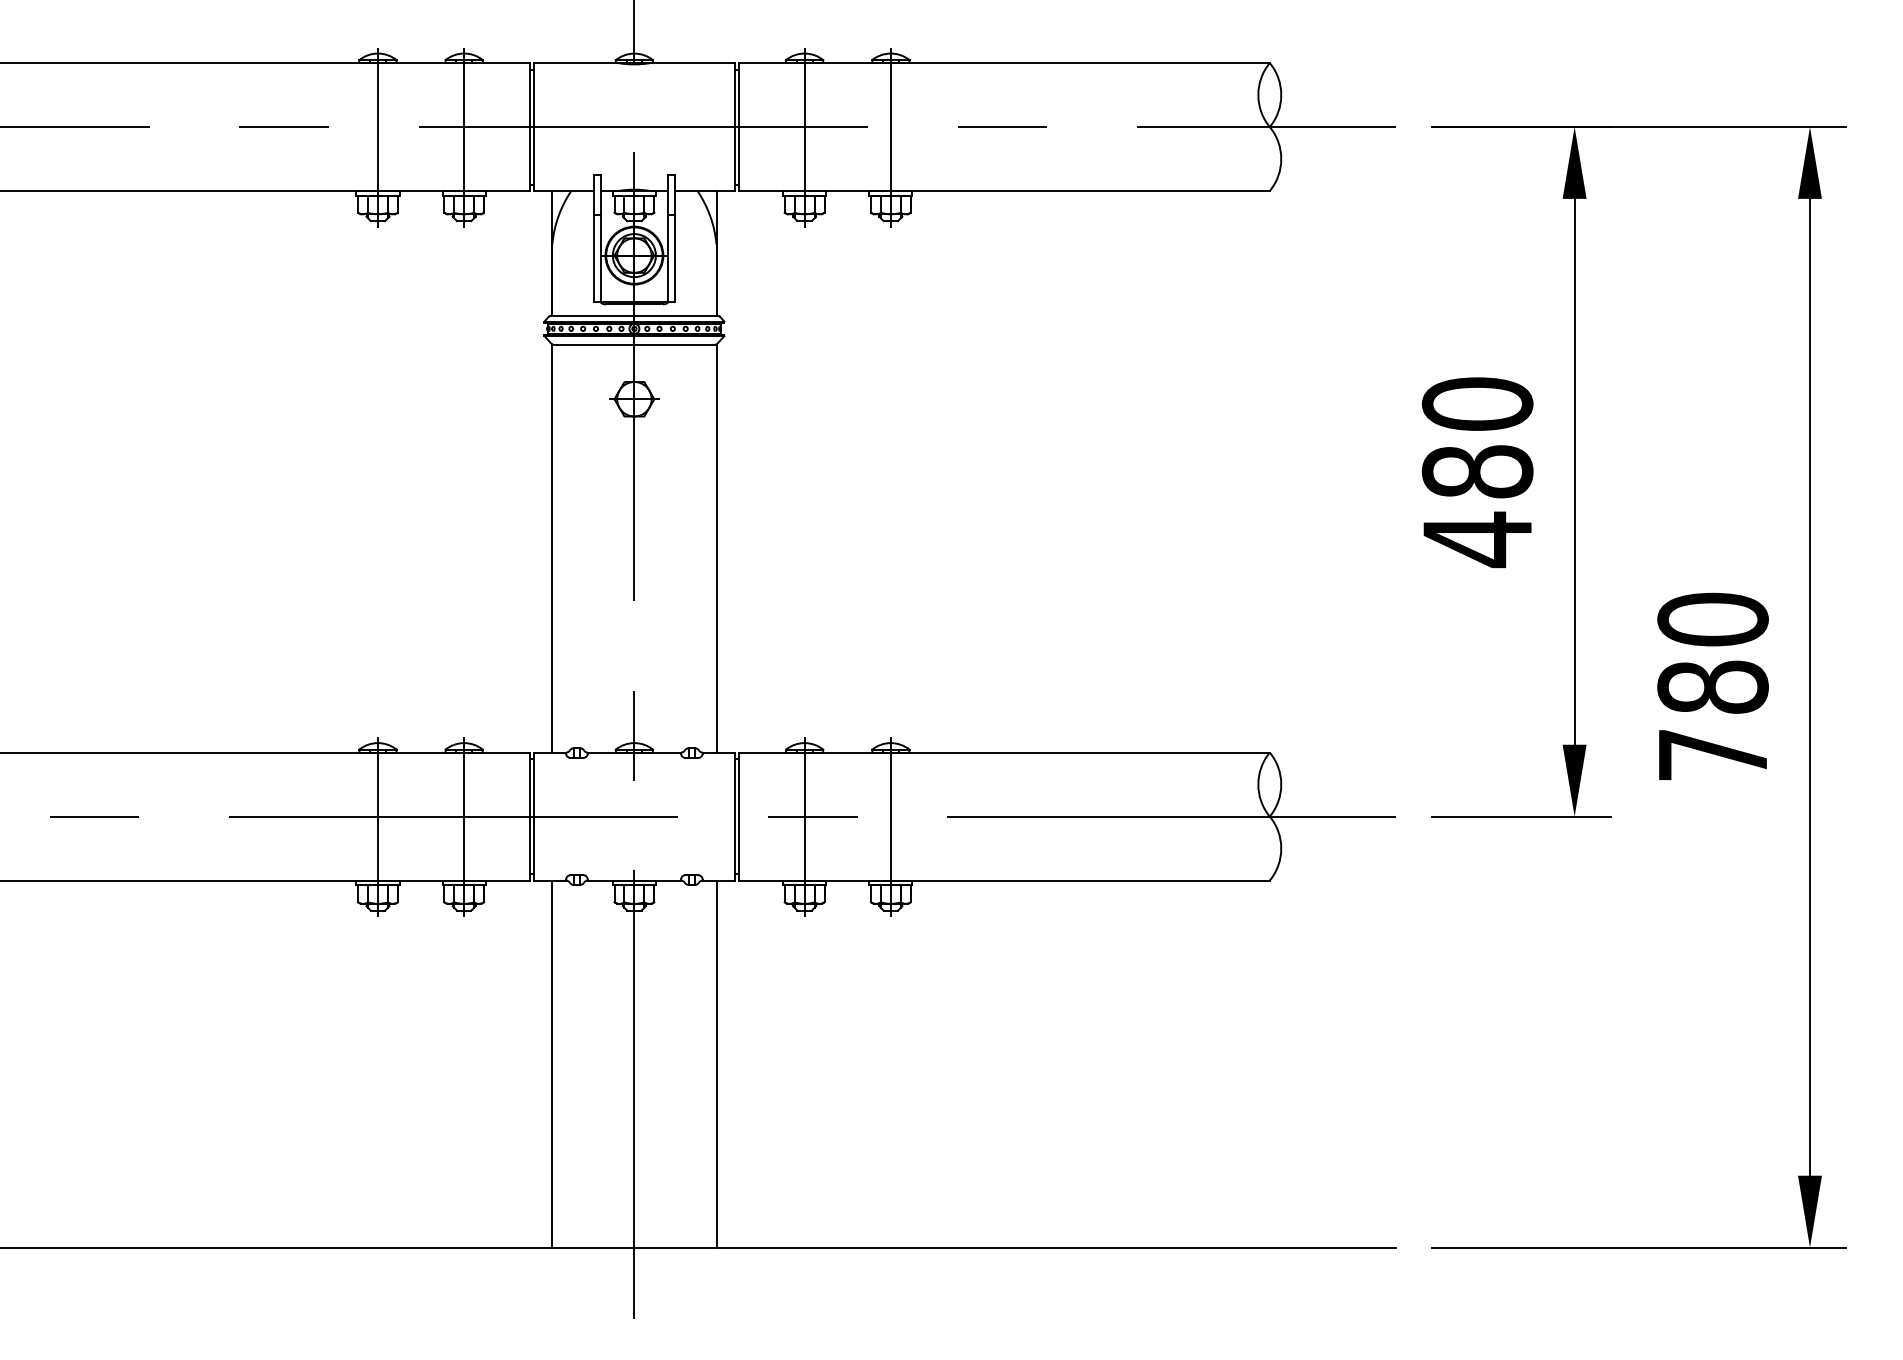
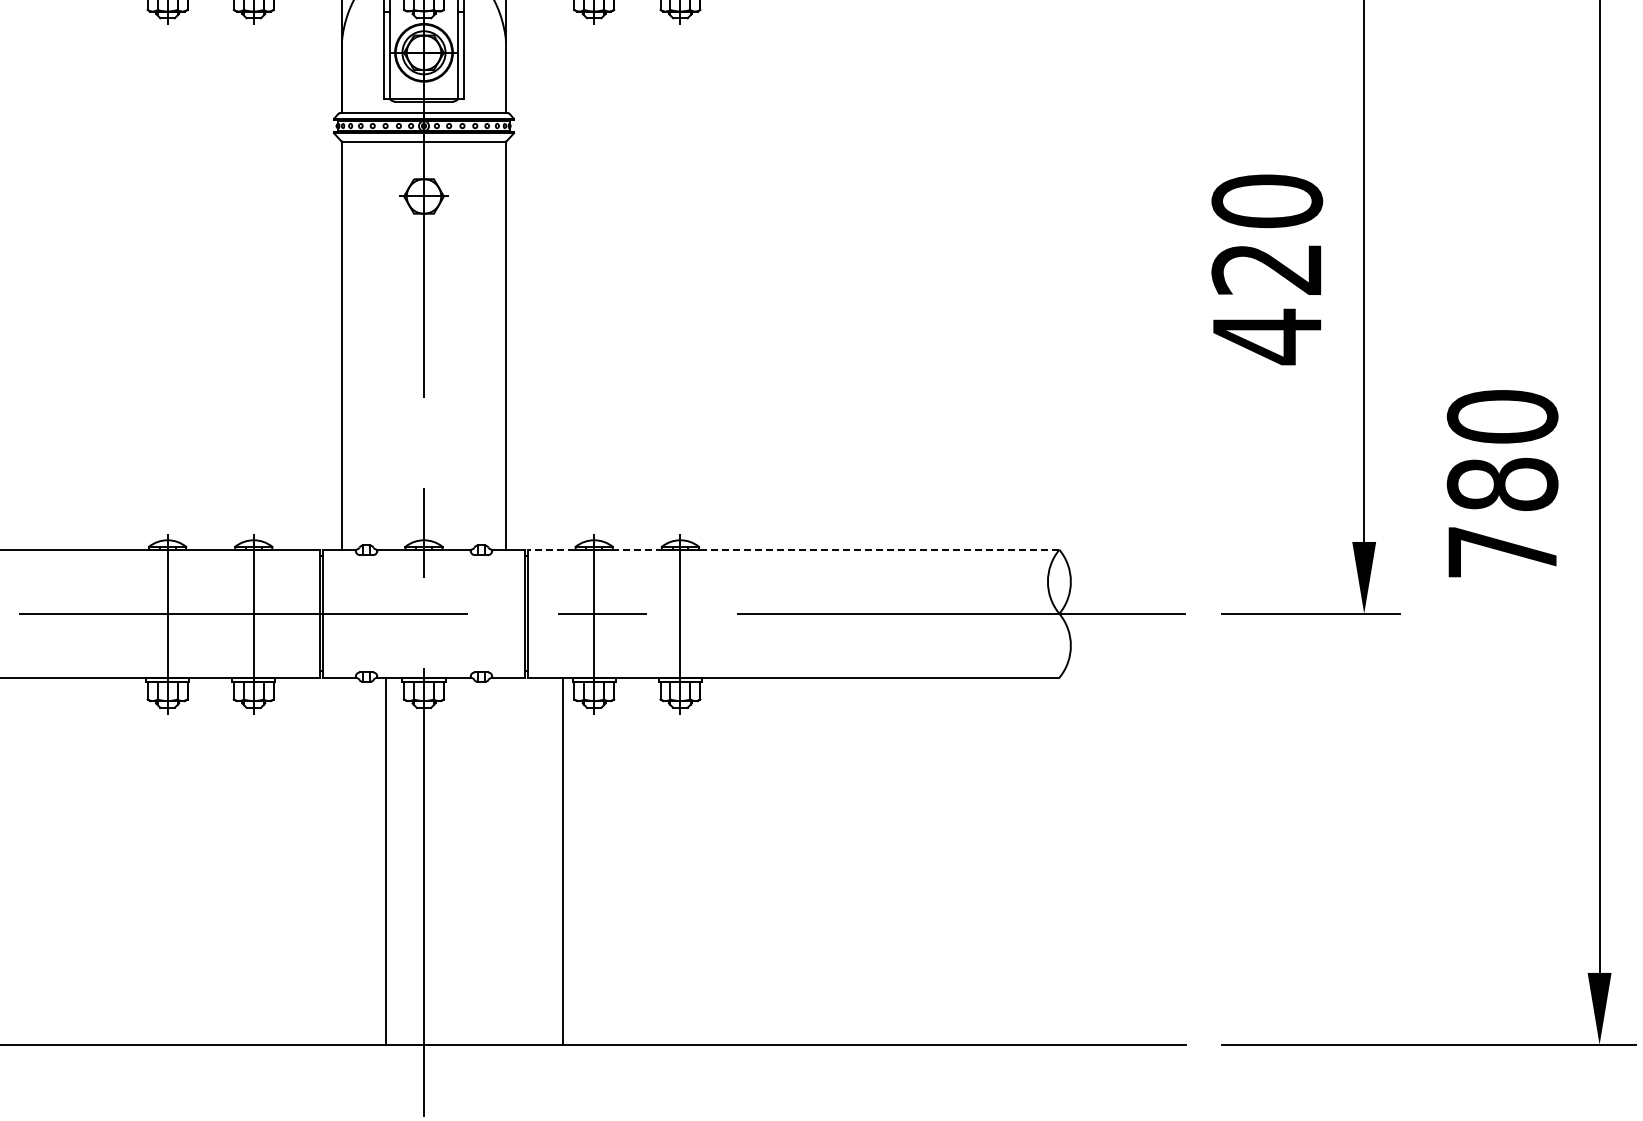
text: (1477, 471) -> (1267, 268), 480 -> 420
line: (1004, 752) -> (794, 549), solid -> dashed
line: (552, 1063) -> (386, 860), moved
line: (716, 1063) -> (563, 860), moved

